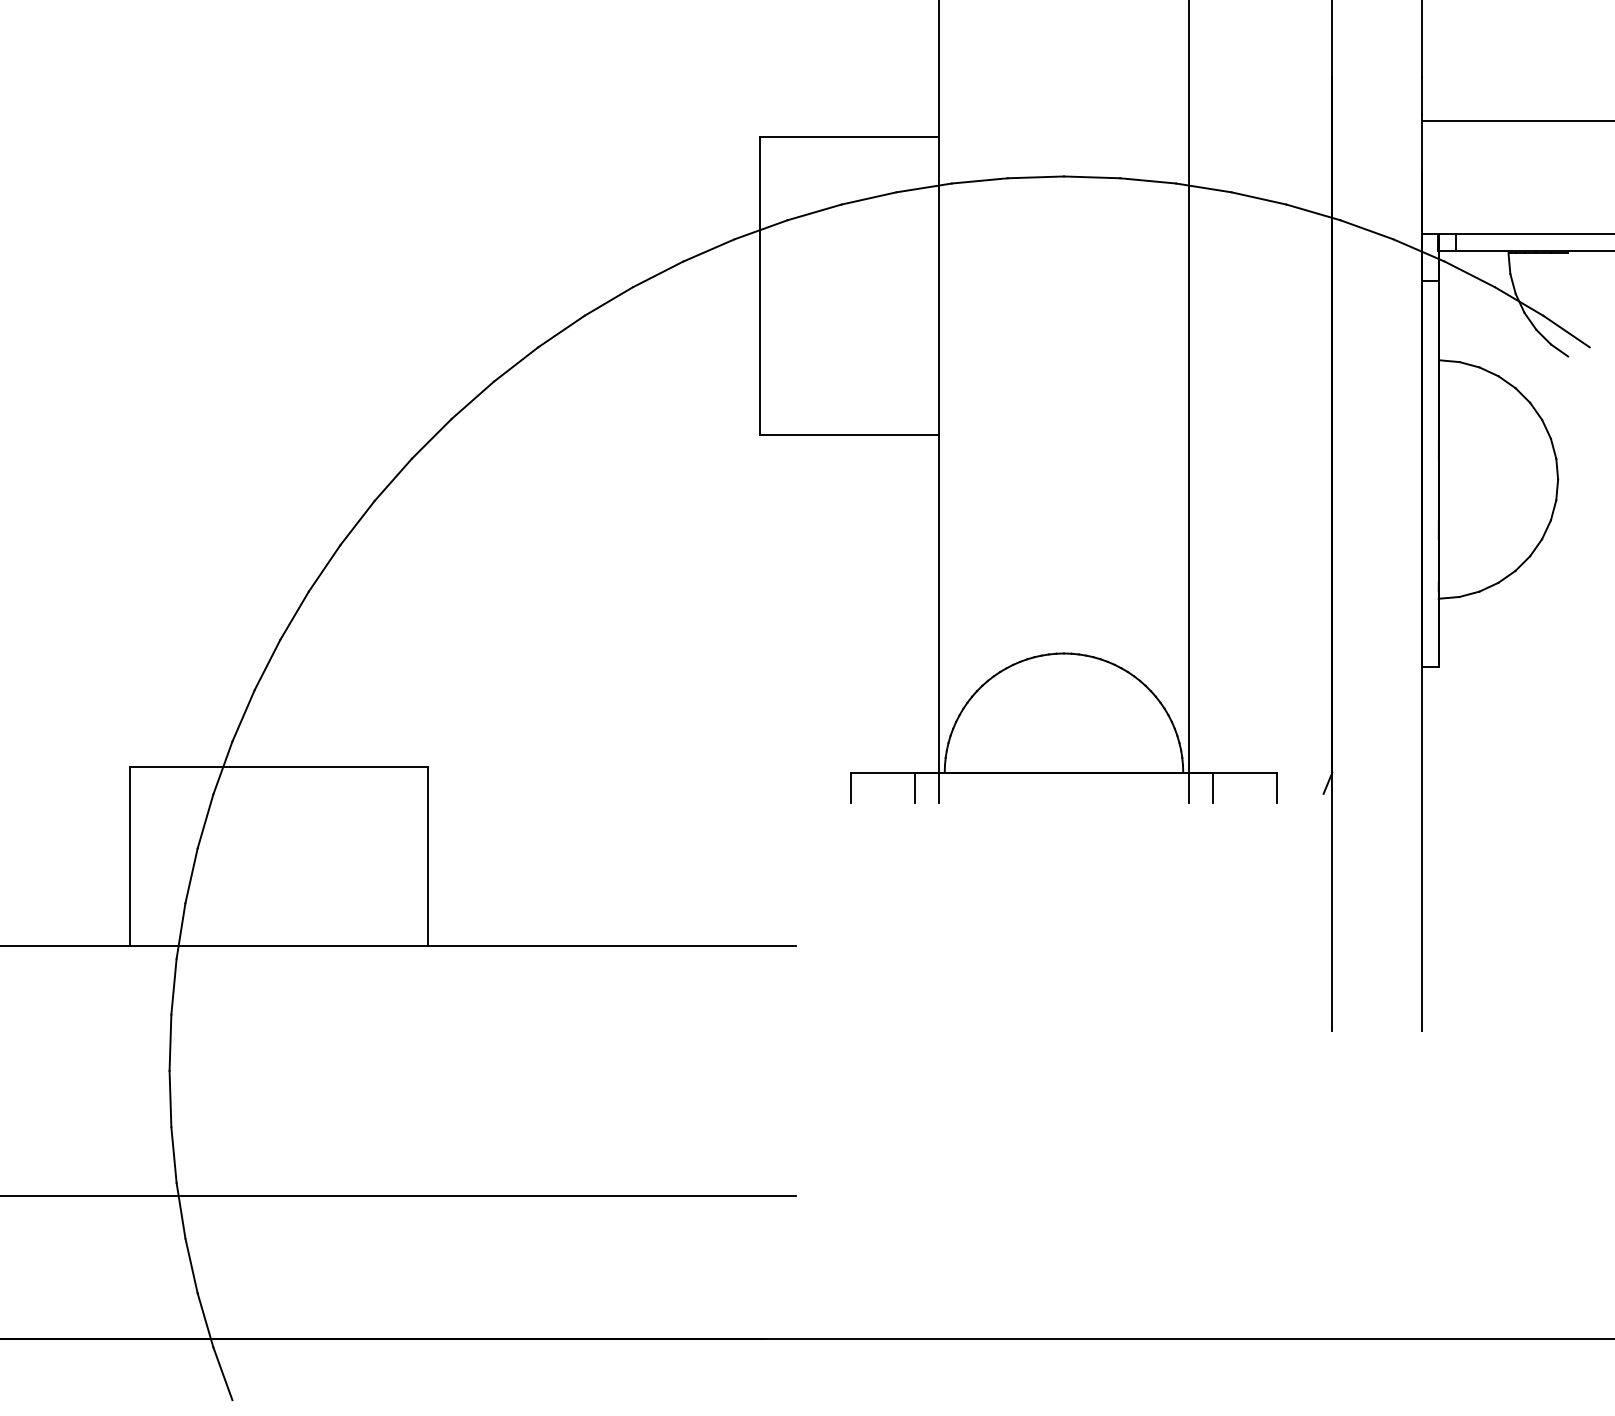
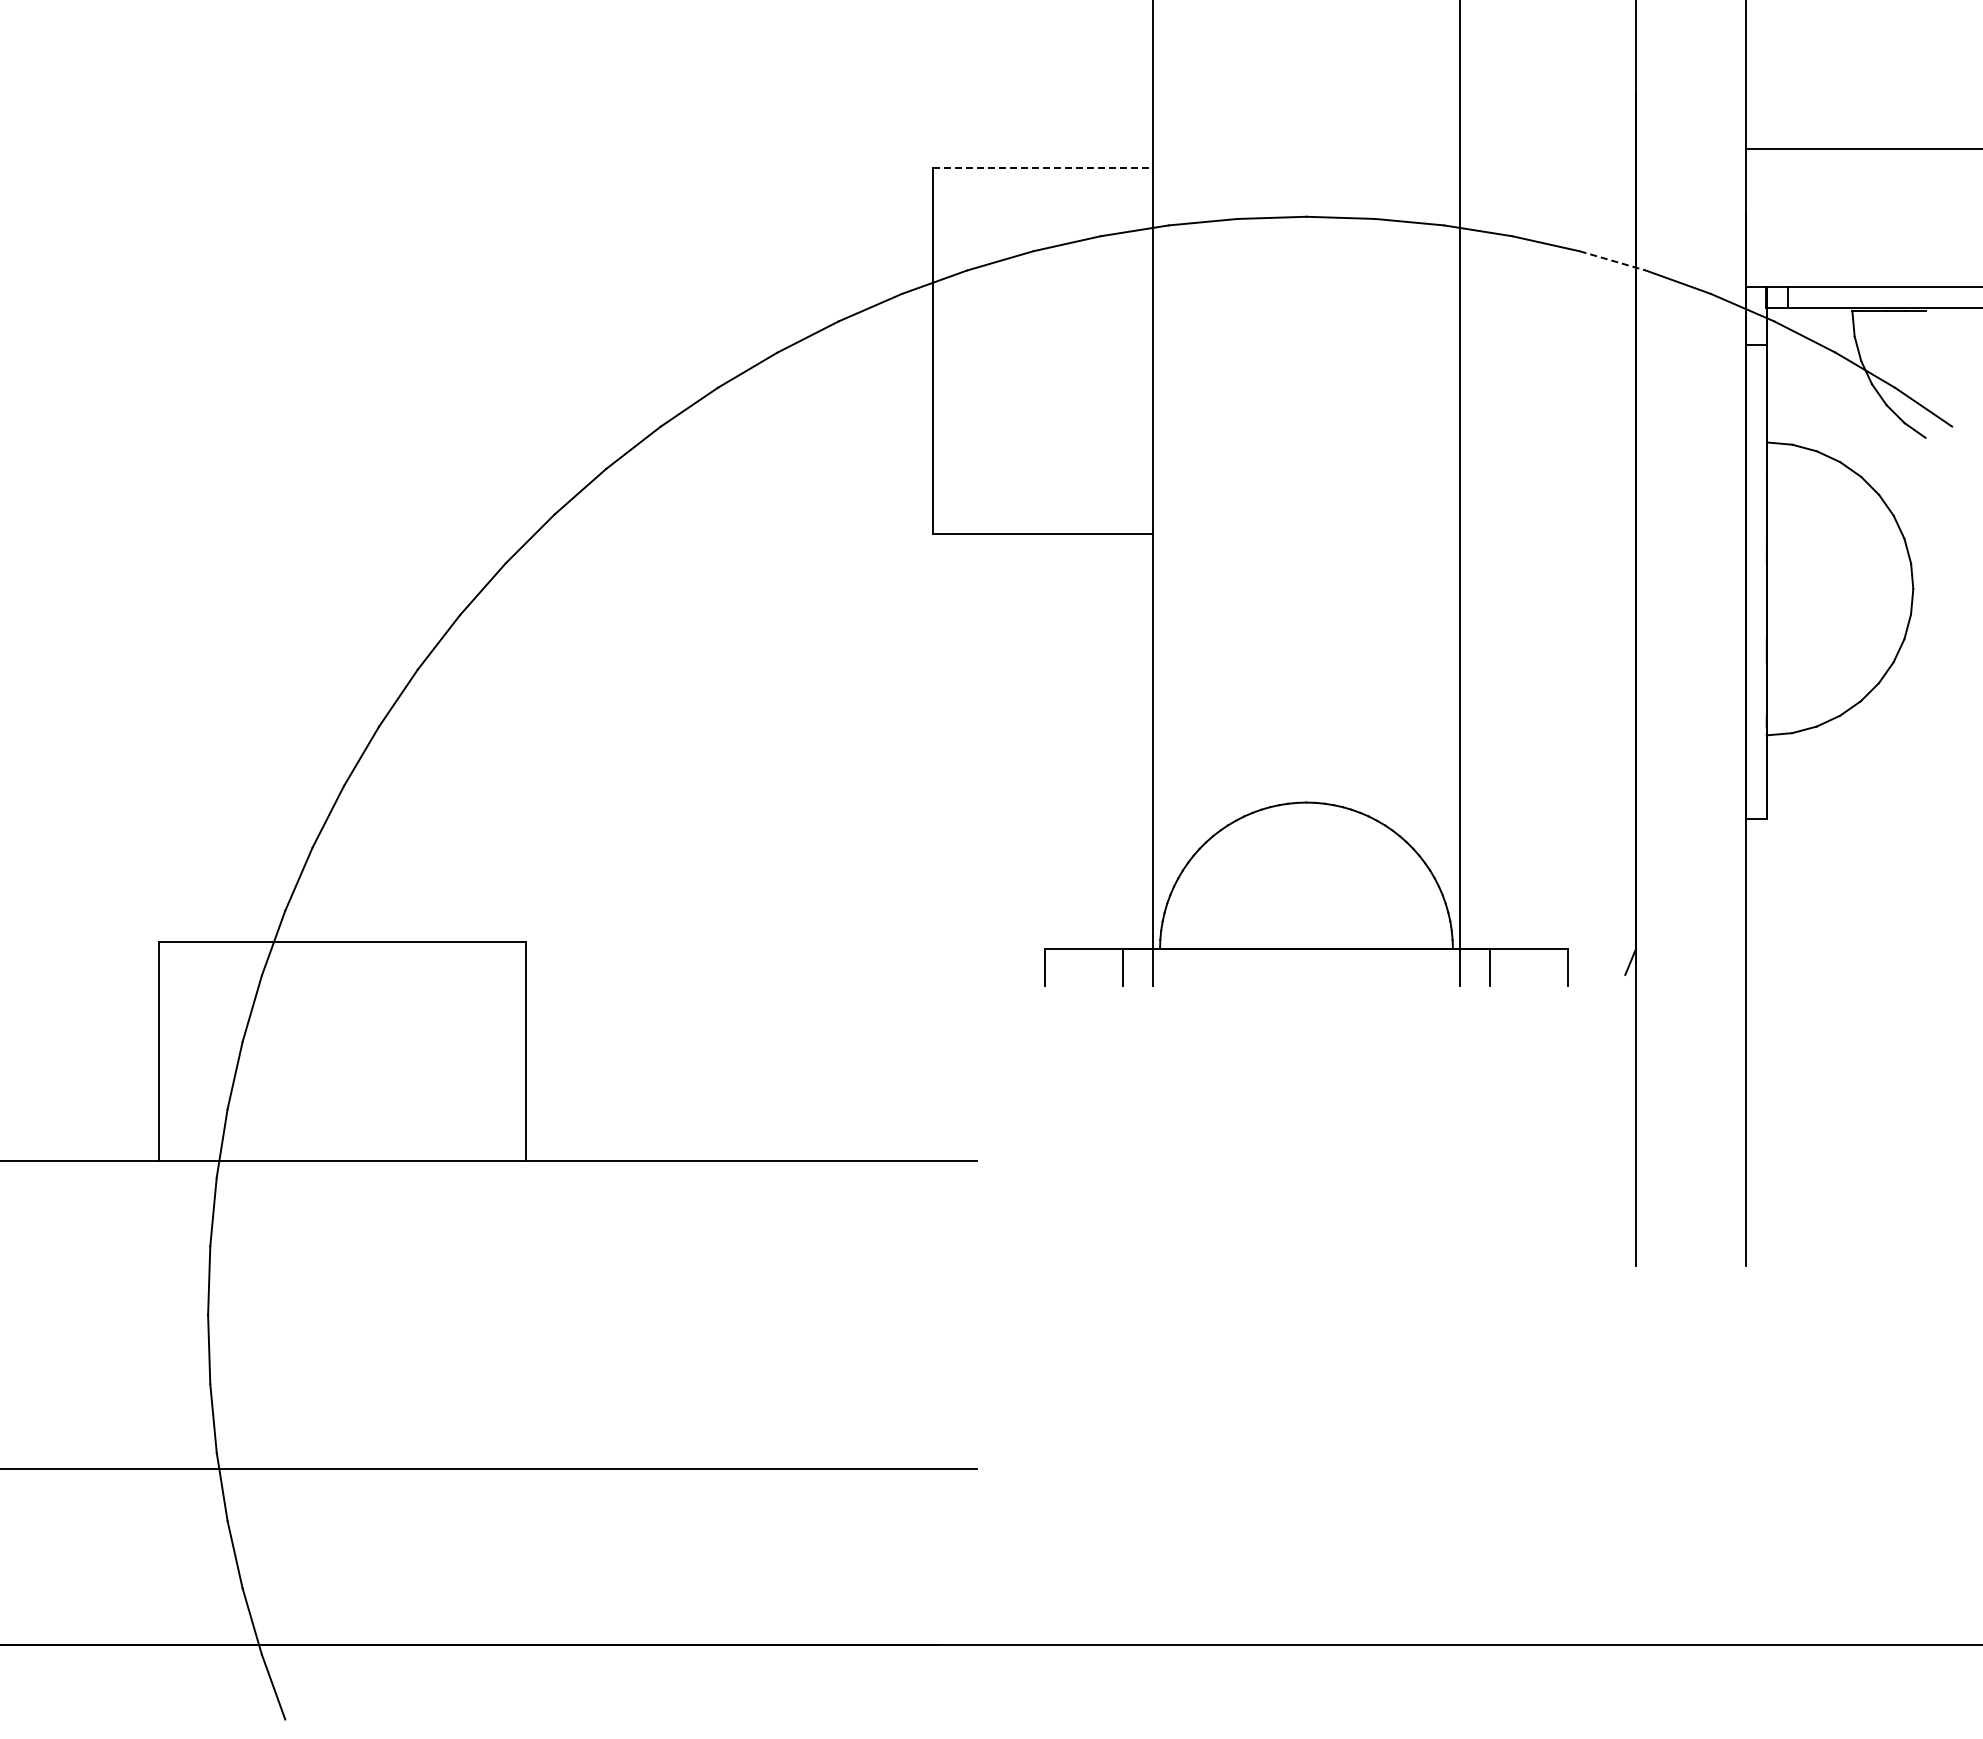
line: (849, 137) -> (1042, 168), solid -> dashed
line: (1313, 212) -> (1613, 261), solid -> dashed

